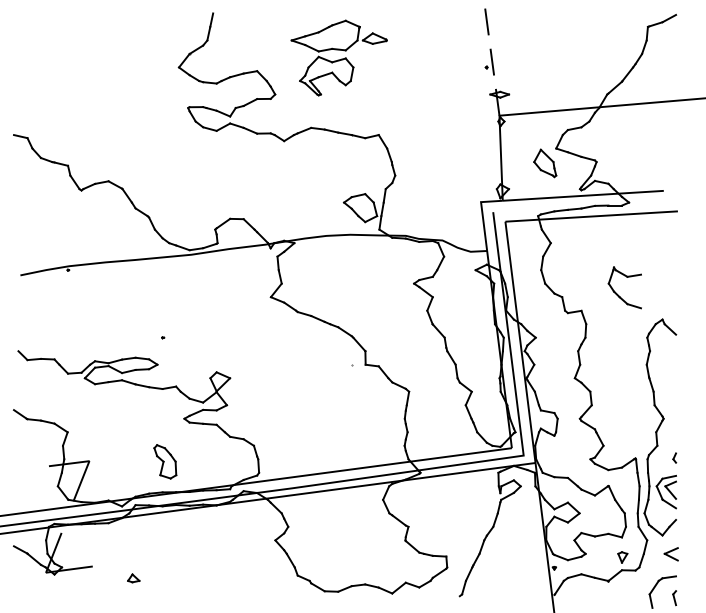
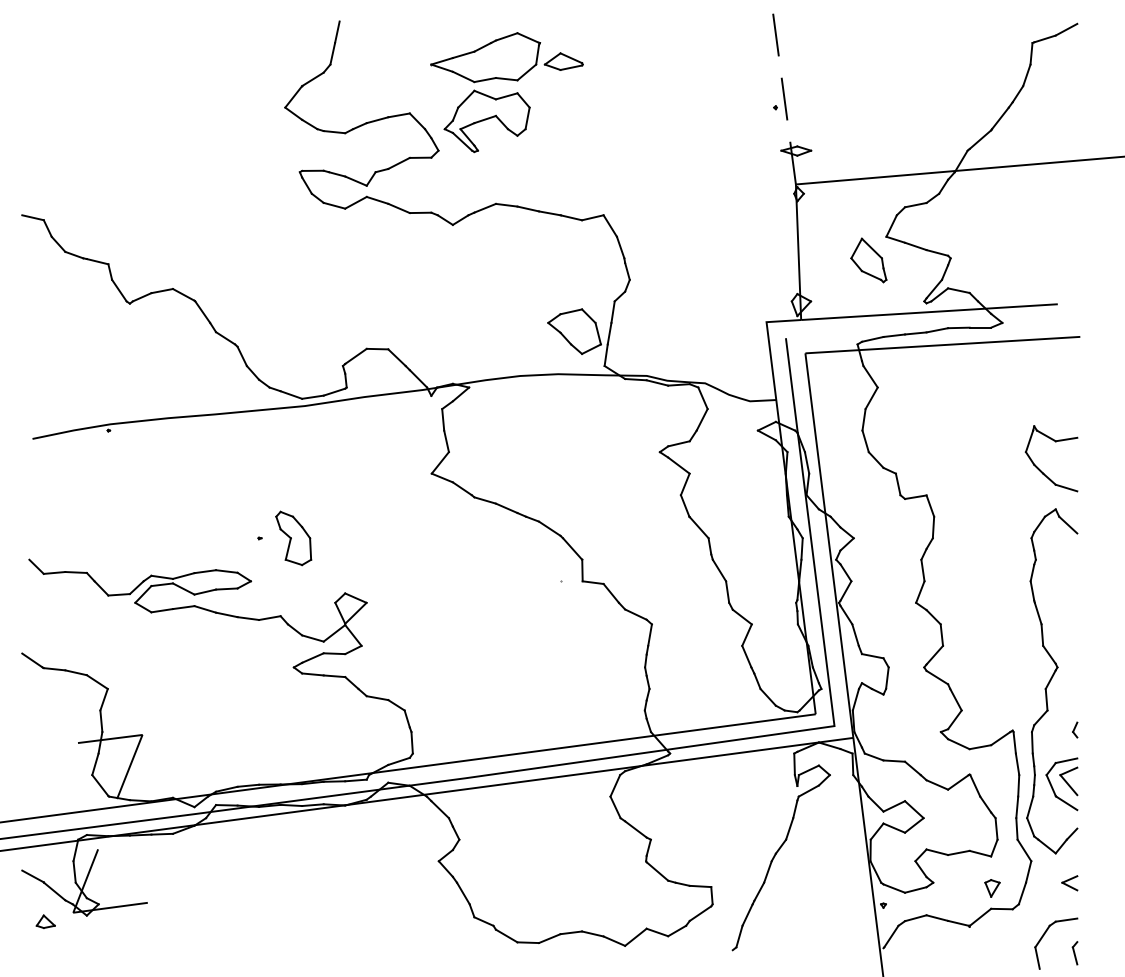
part: (338, 57) -> (505, 91), moved
part: (617, 293) -> (1039, 467), moved
part: (165, 461) -> (293, 537), moved
part: (671, 553) -> (1070, 882), size x0.71
part: (133, 578) -> (45, 921), moved

